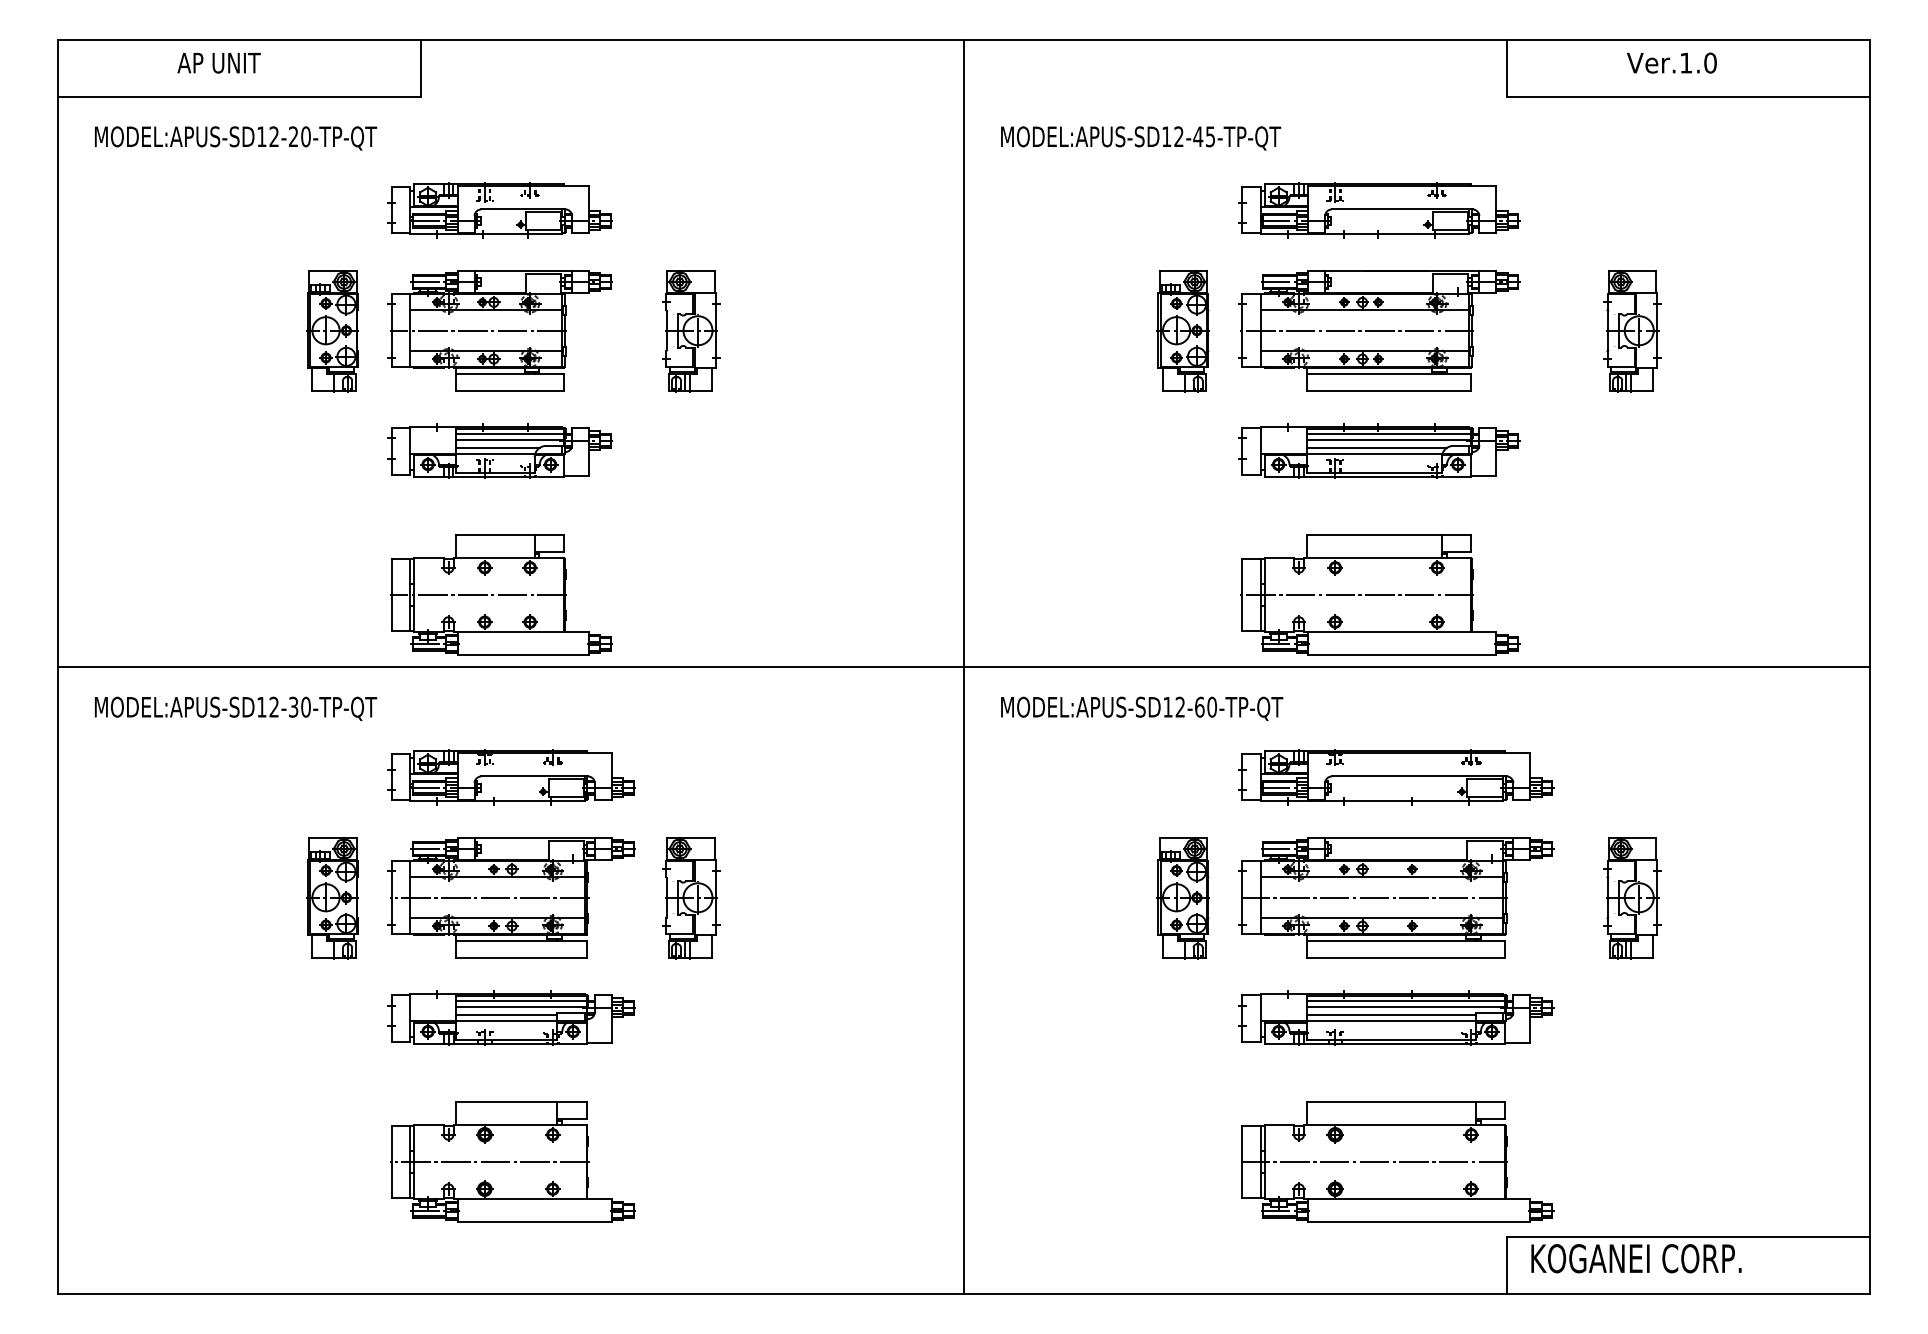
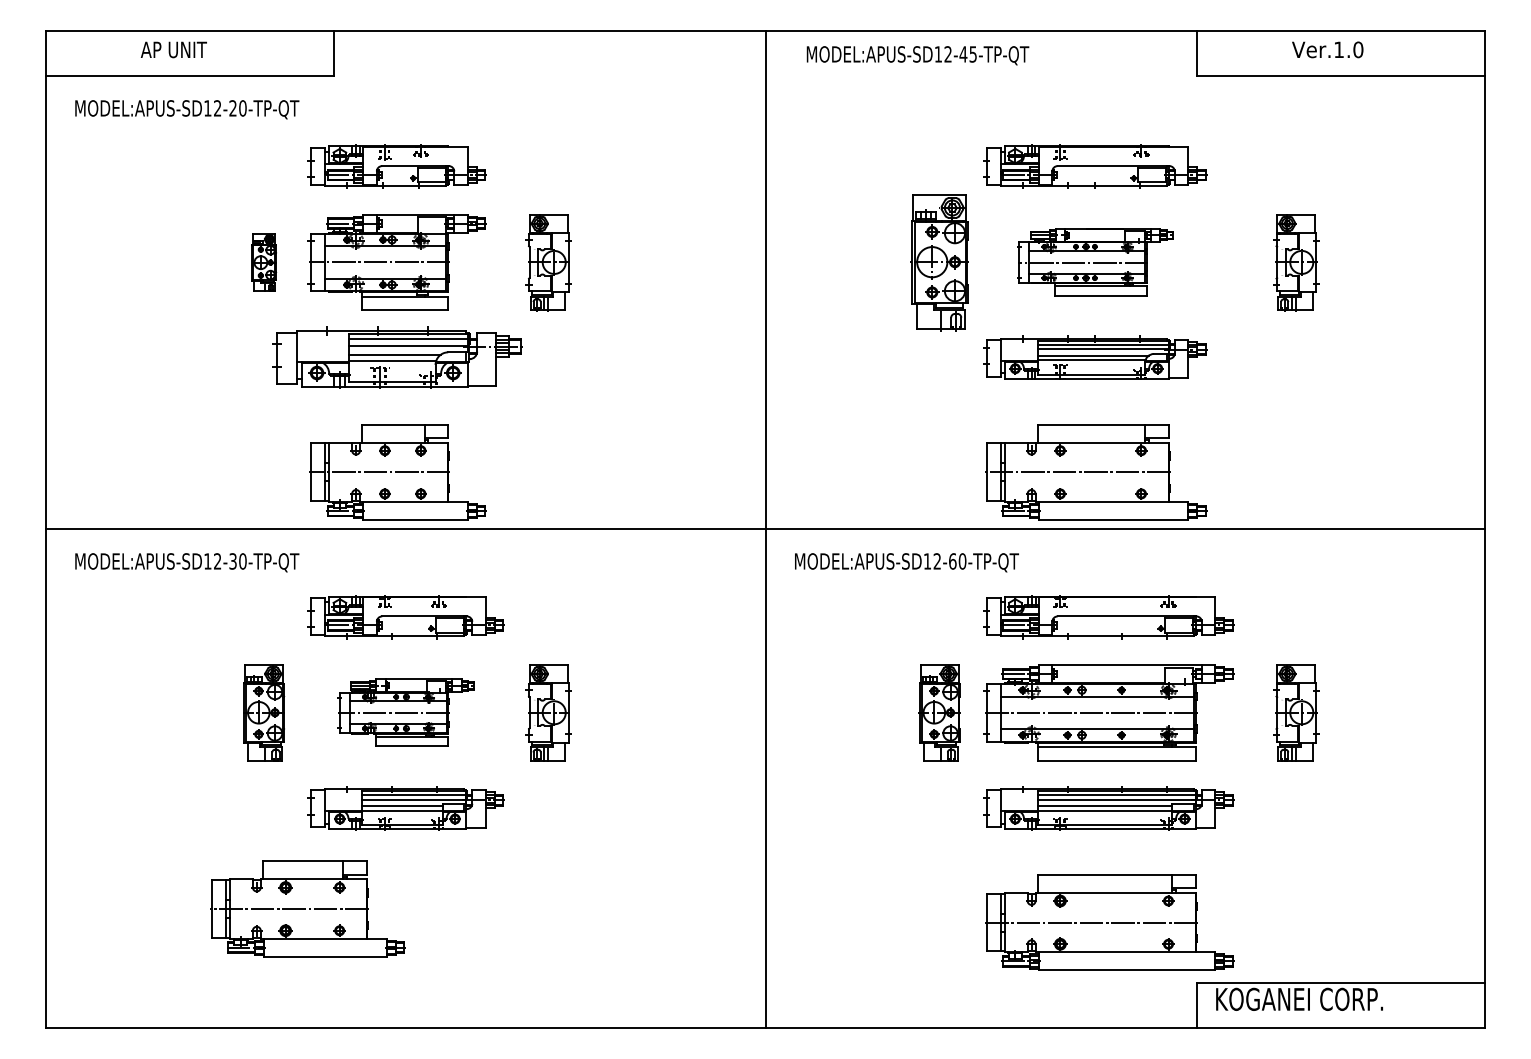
text: (1141, 138) -> (918, 55), moved
part: (1379, 330) -> (1095, 262), size x0.7
part: (332, 331) -> (263, 263), size x0.6
part: (1182, 331) -> (939, 263), size x1.4
part: (499, 450) -> (396, 357), size x1.4
part: (511, 897) -> (406, 712), size x0.7
part: (512, 1161) -> (307, 908), moved

